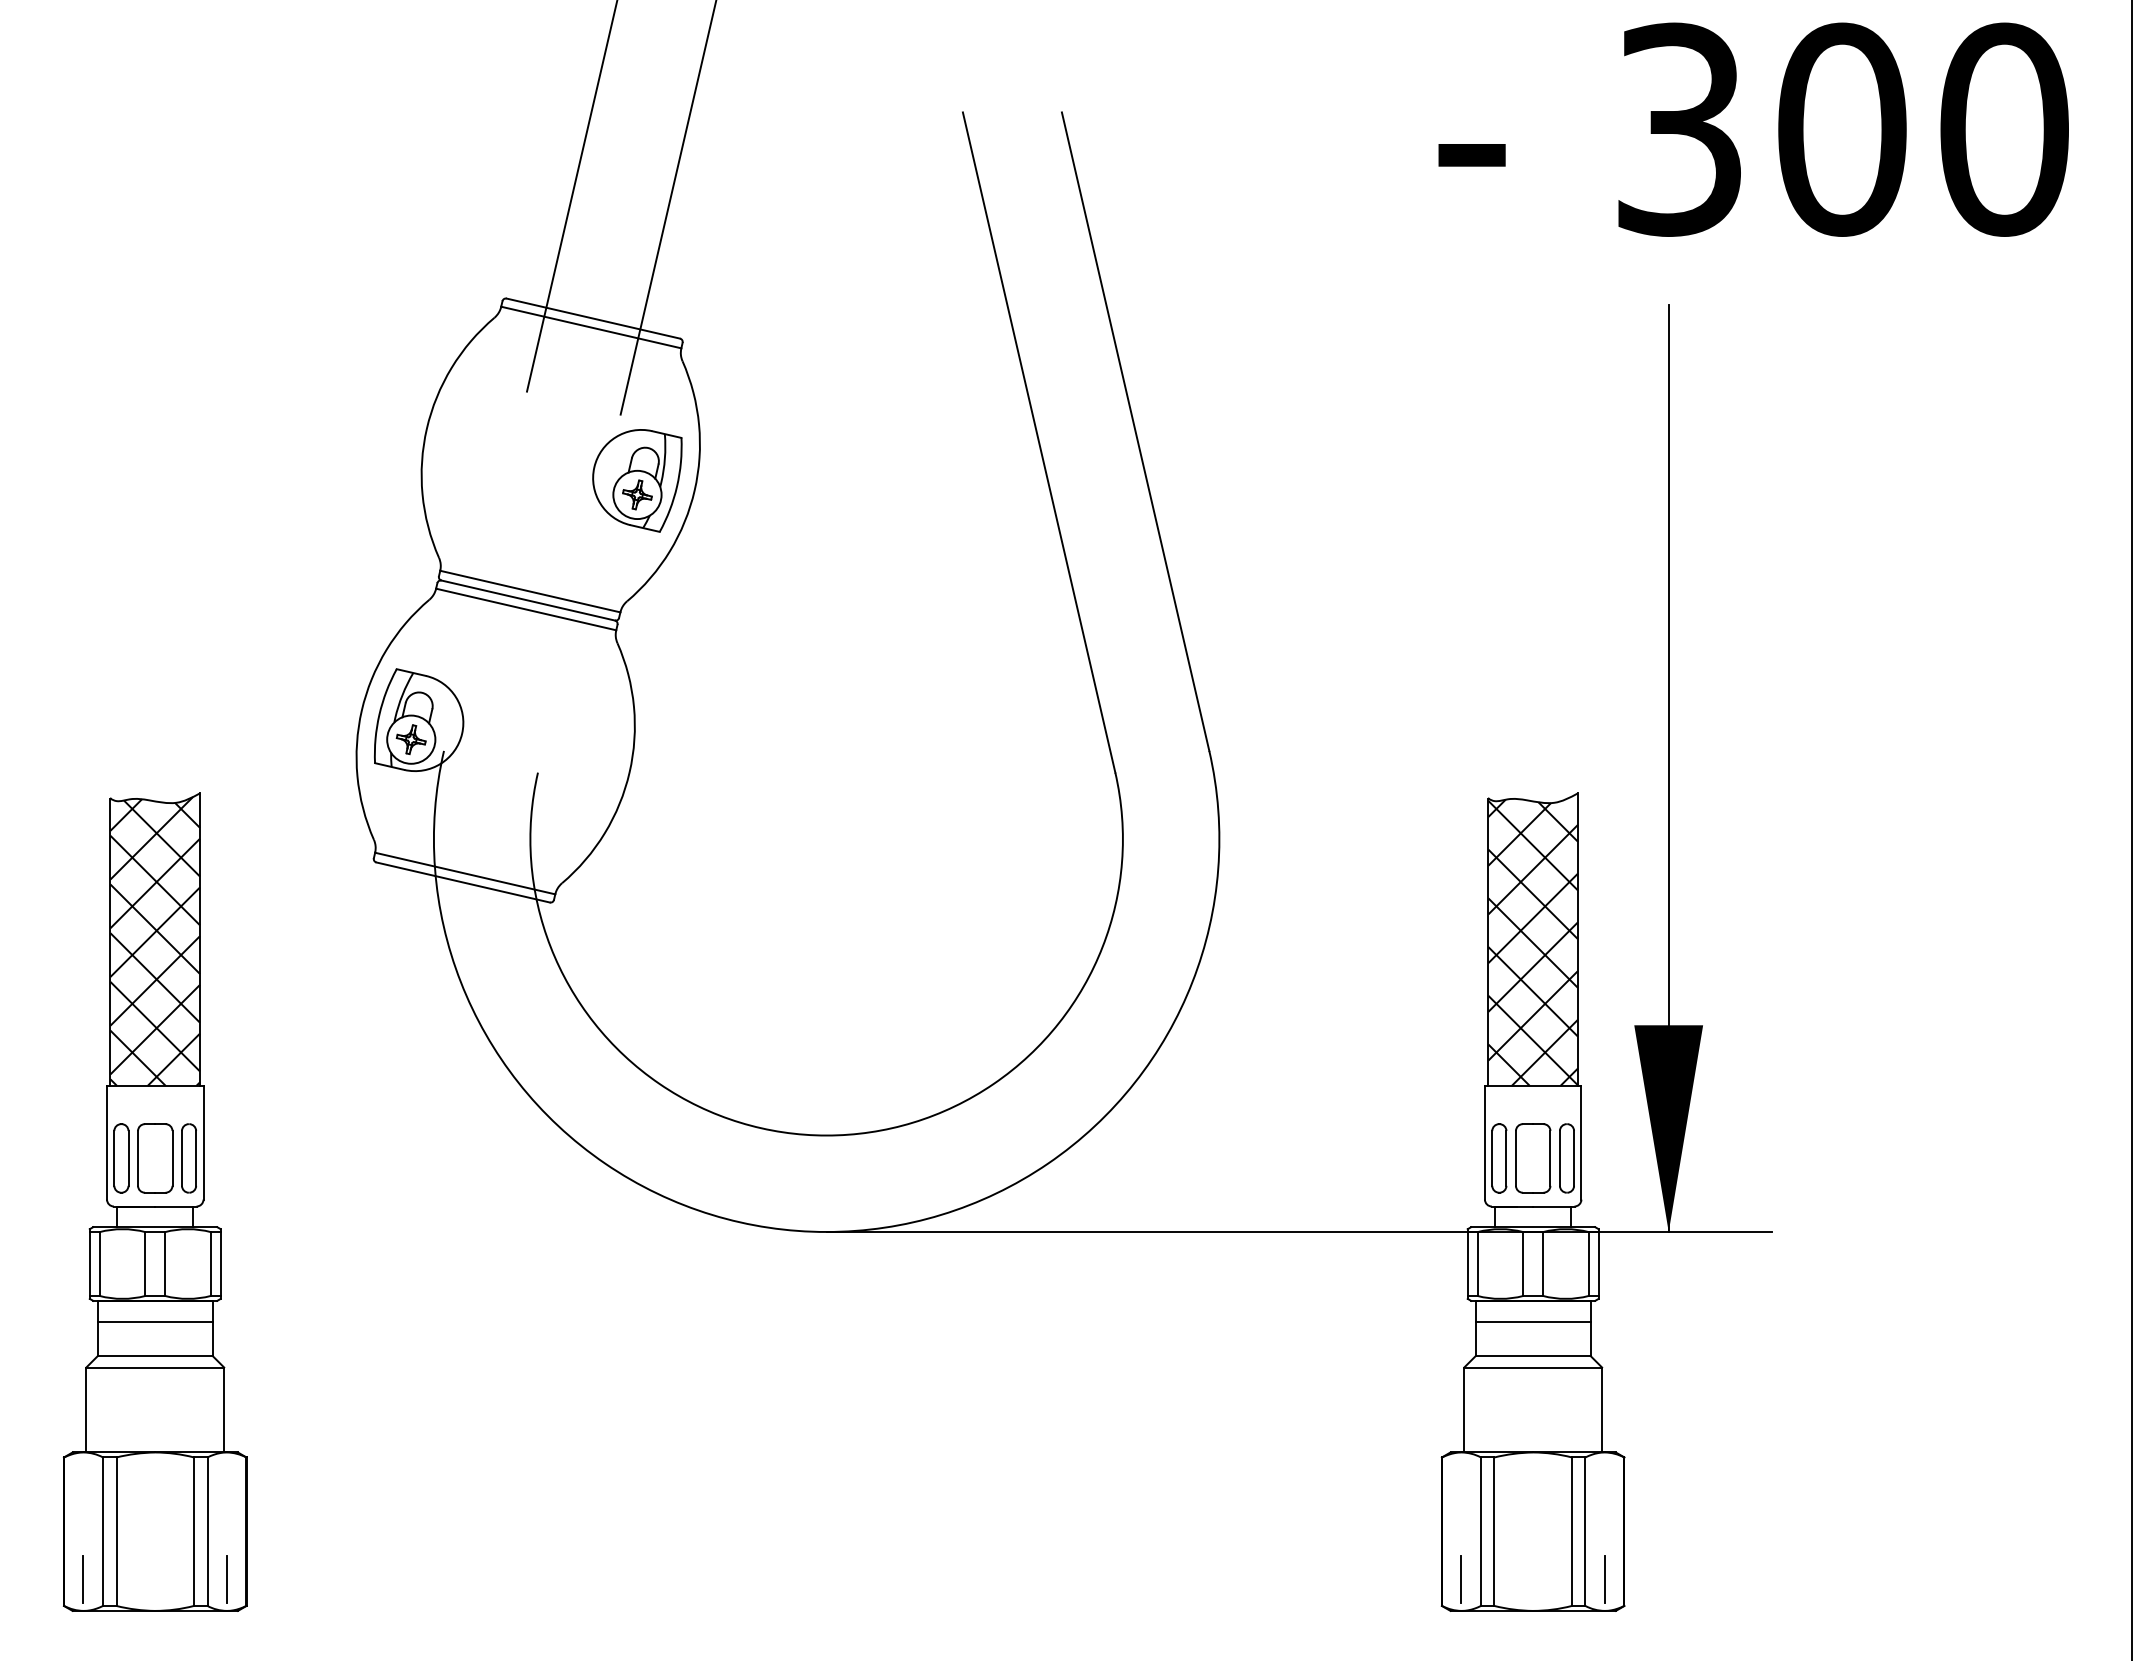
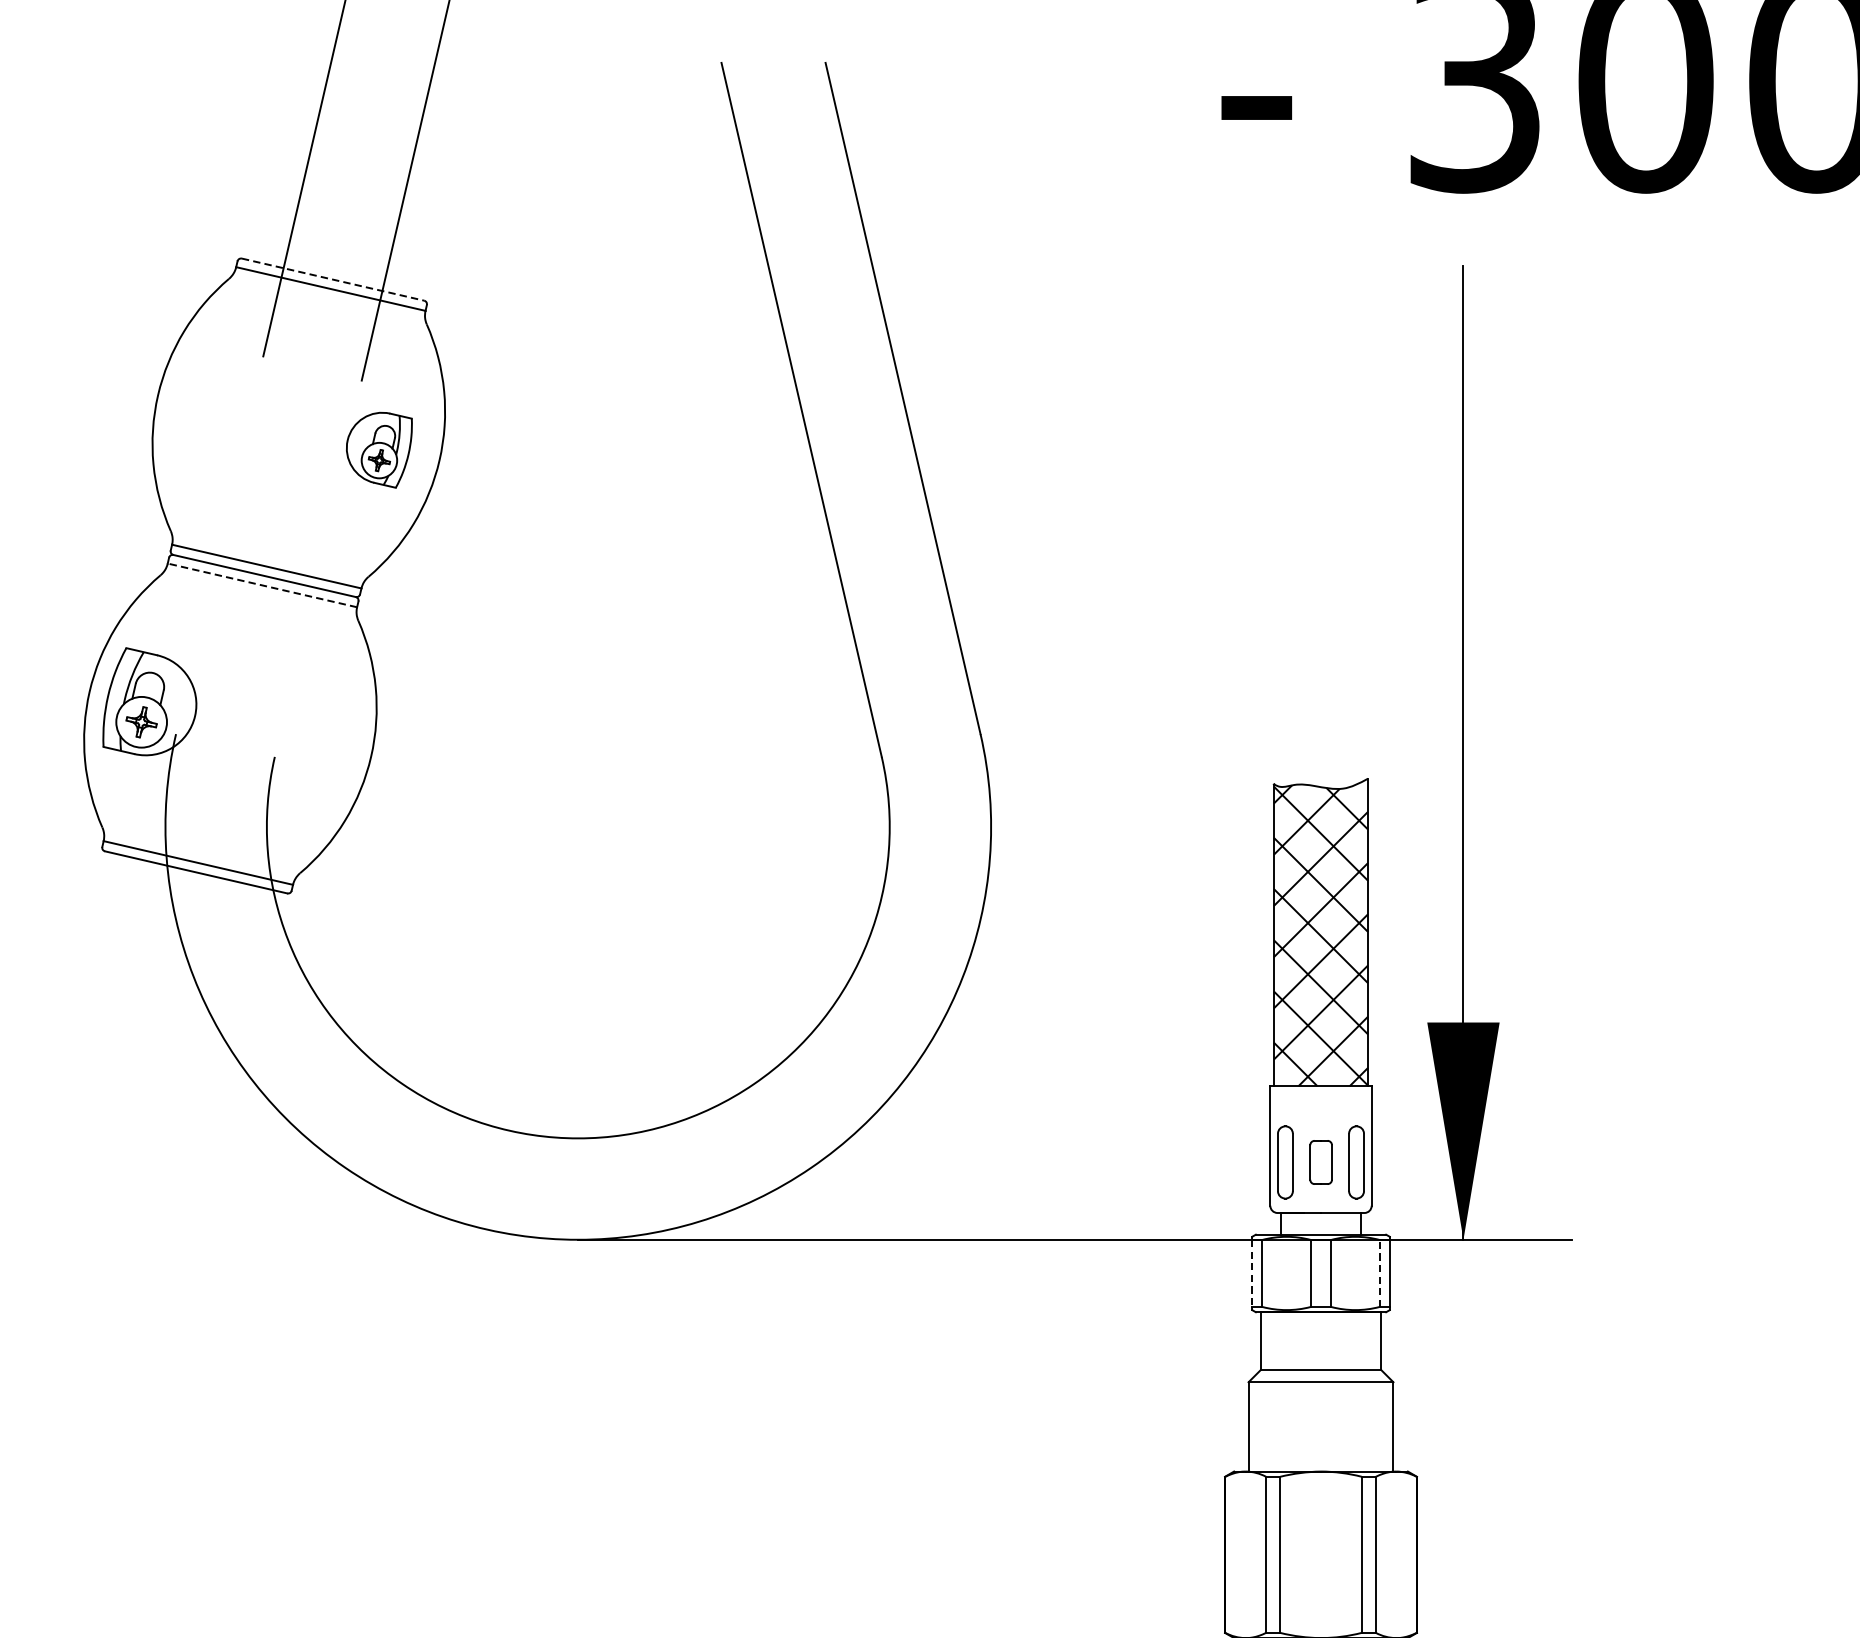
line: (593, 318) -> (333, 279), solid -> dashed
part: (637, 480) -> (379, 449), size x0.7
line: (525, 609) -> (261, 585), solid -> dashed
part: (1533, 1158) -> (1321, 1162), size x0.6
line: (1467, 1264) -> (1251, 1273), solid -> dashed
line: (1588, 1264) -> (1379, 1273), solid -> dashed
line: (1532, 1321) -> (1320, 1333), removed
line: (1460, 1578) -> (1244, 1604), removed
line: (1605, 1578) -> (1397, 1604), removed

